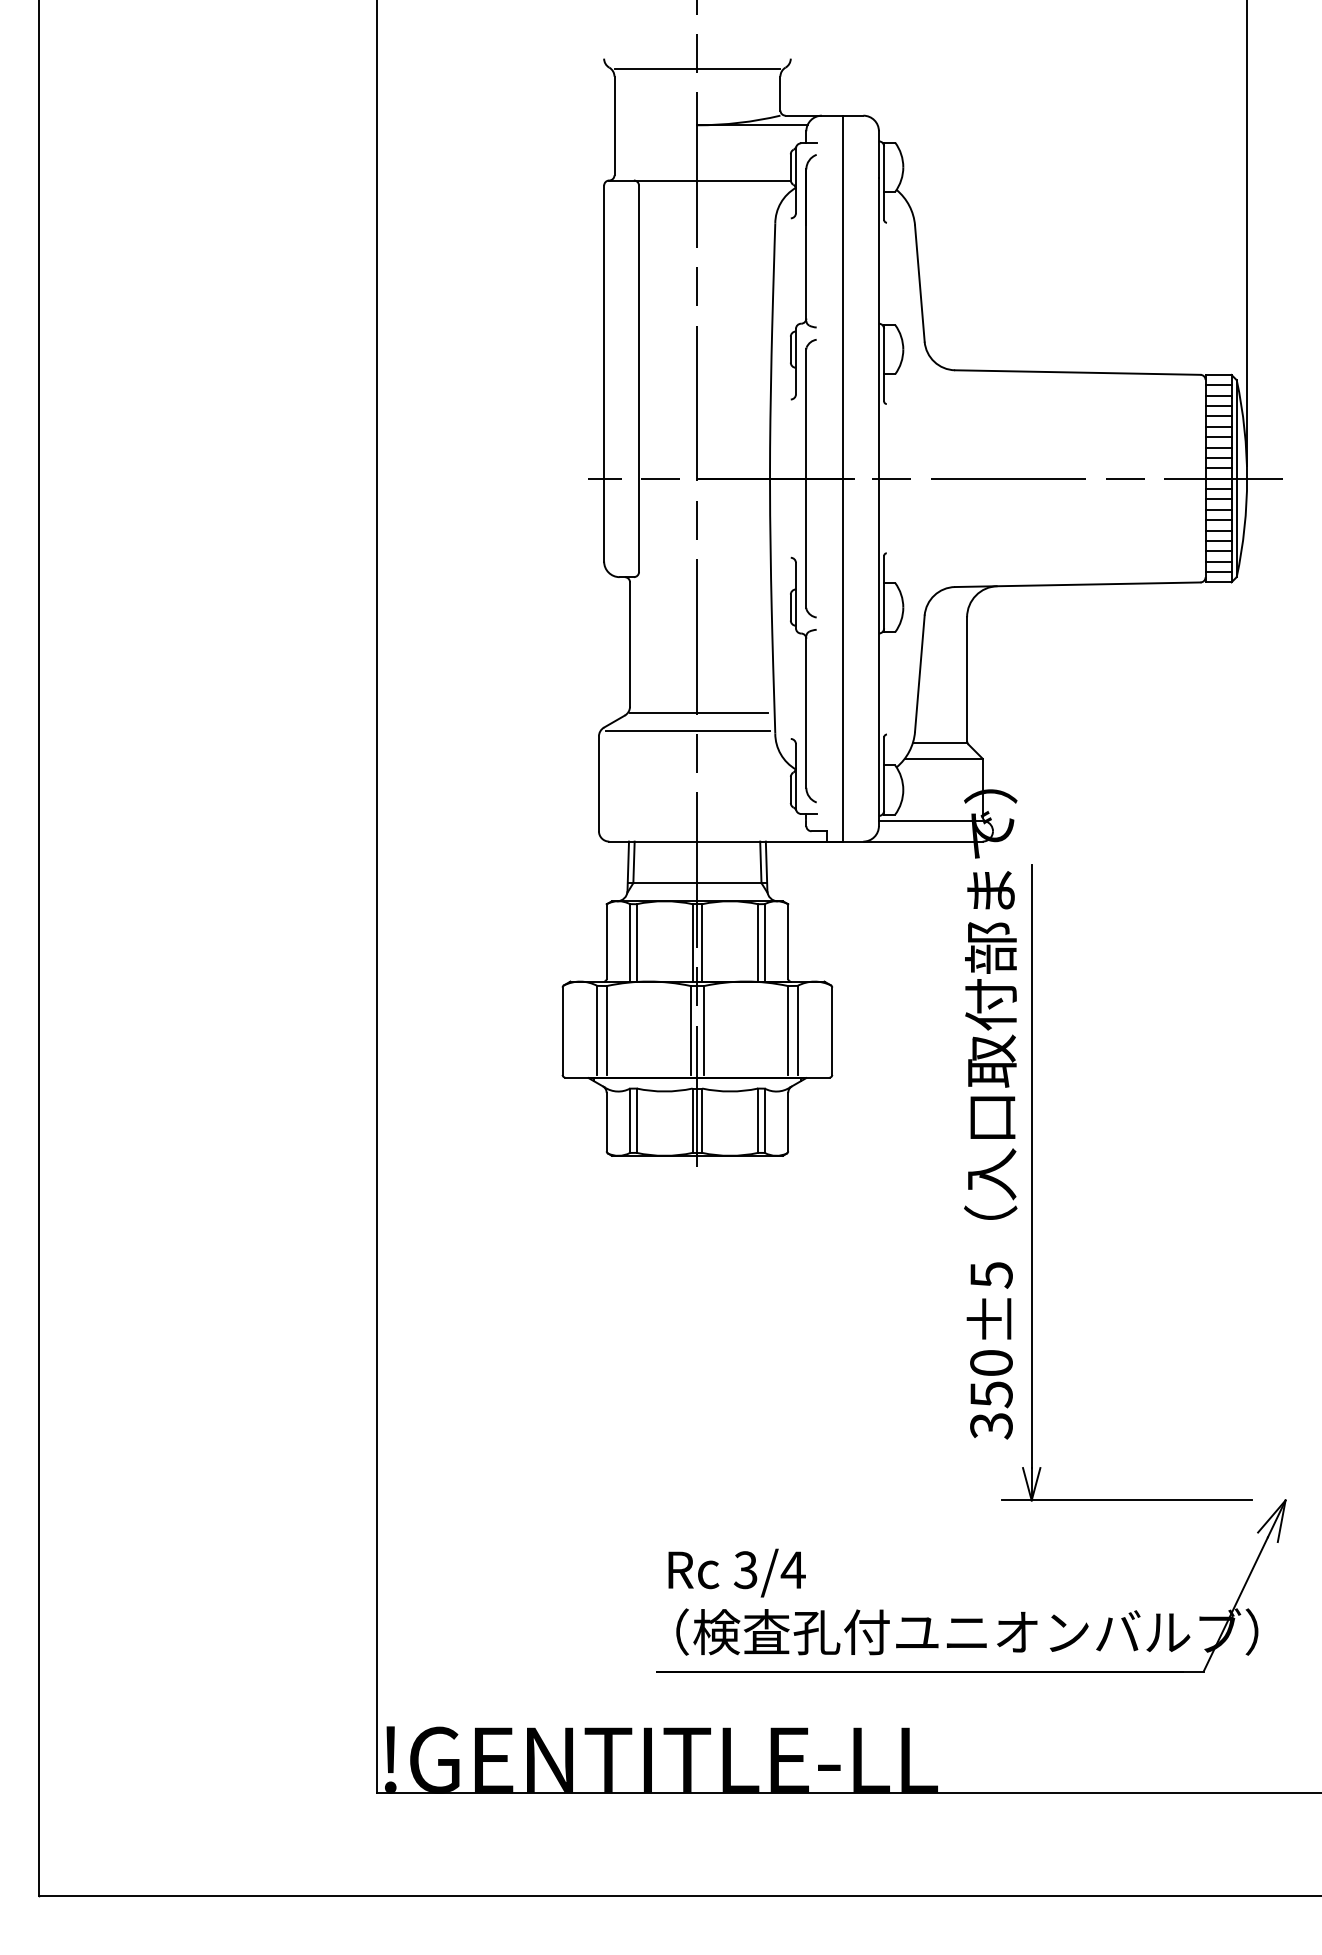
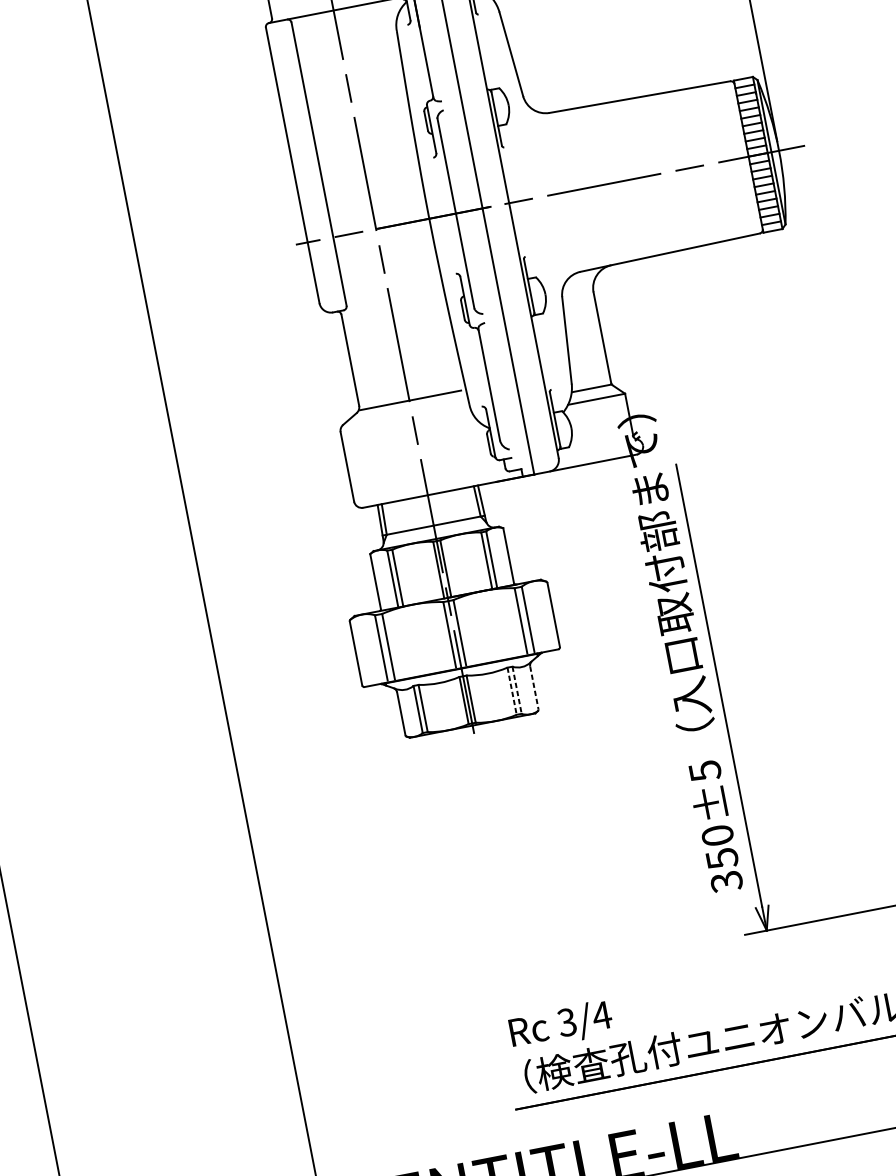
line: (687, 730) -> (404, 415), removed
line: (930, 820) -> (595, 446), removed
line: (758, 1121) -> (512, 691), solid -> dashed
line: (764, 1121) -> (516, 690), solid -> dashed
line: (788, 1122) -> (534, 688), solid -> dashed

